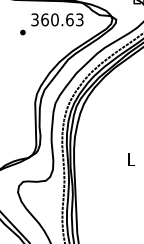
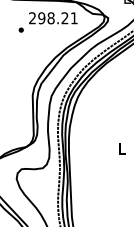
text: (57, 20) -> (53, 18), 360.63 -> 298.21

